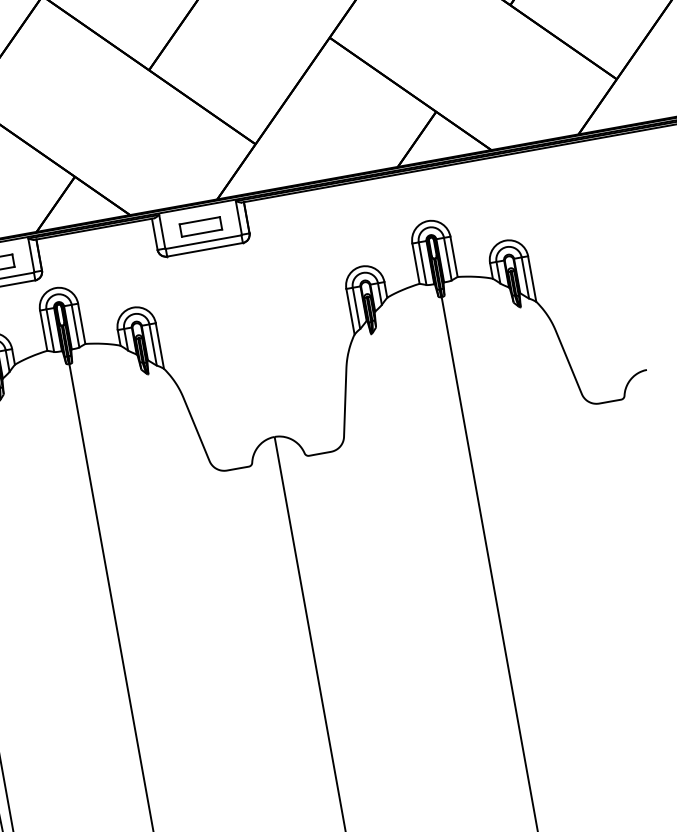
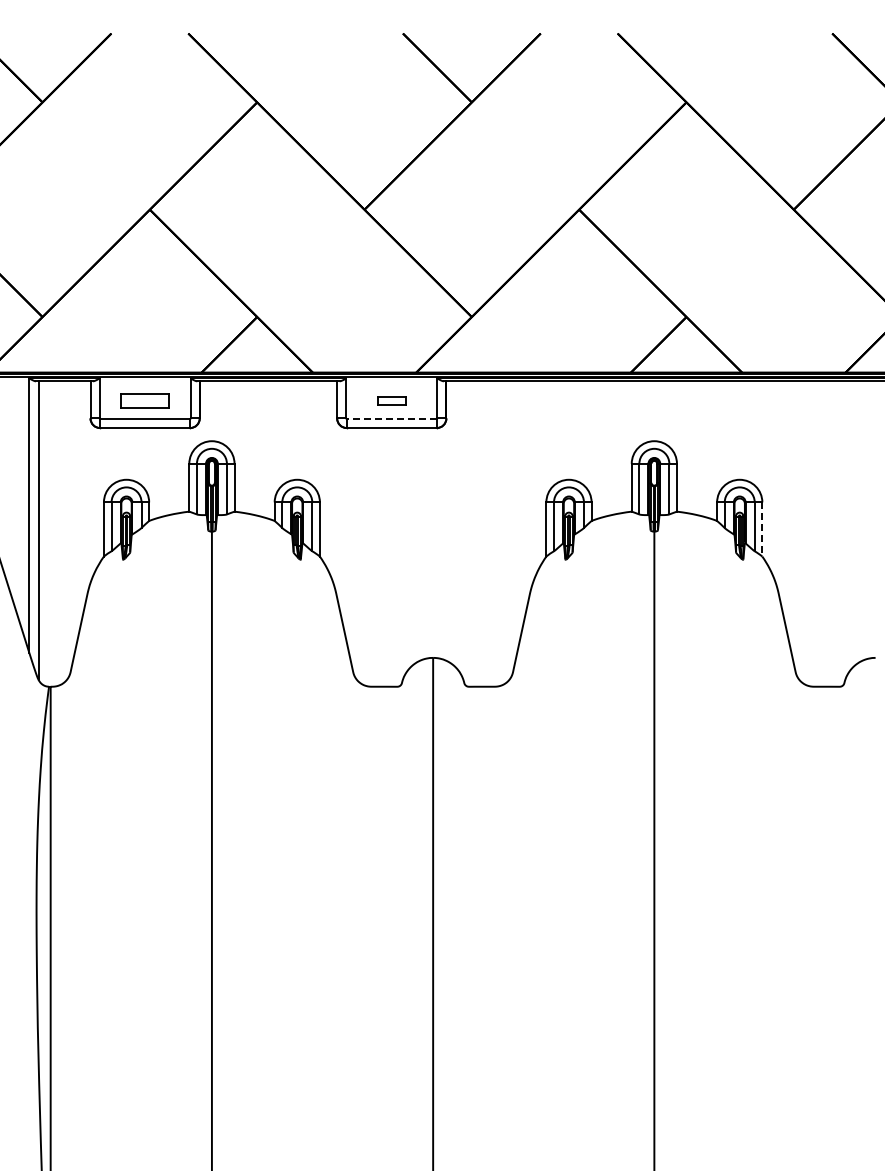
part: (200, 226) -> (391, 400), size x0.6
line: (203, 241) -> (391, 418), solid -> dashed
line: (532, 279) -> (762, 529), solid -> dashed

